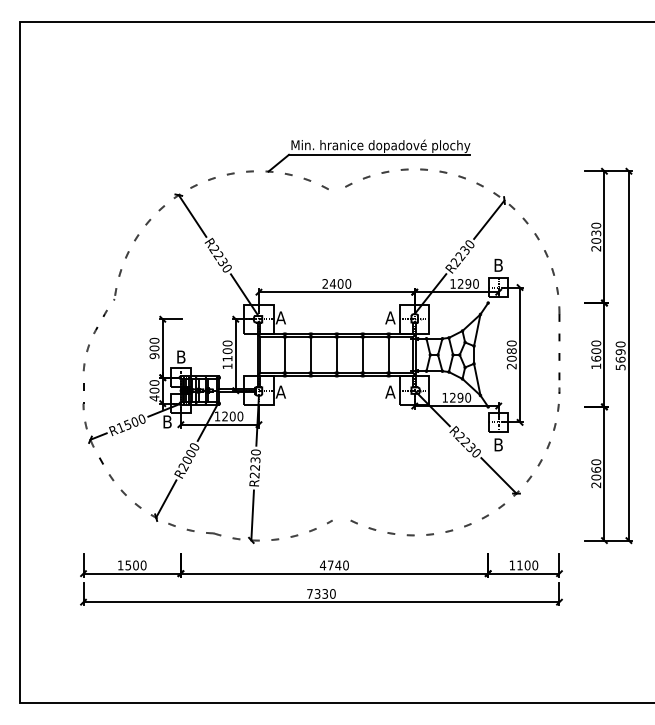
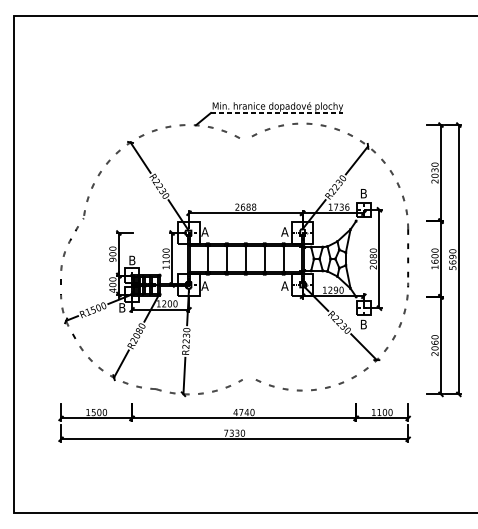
line: (379, 154) -> (276, 112), solid -> dashed
text: (340, 283) -> (248, 206), 2400 -> 2688
text: (467, 283) -> (341, 206), 1290 -> 1736
text: (190, 453) -> (139, 330), R2000 -> R2080

